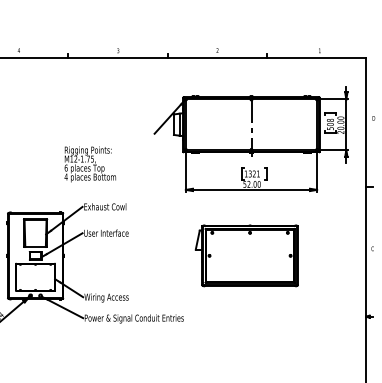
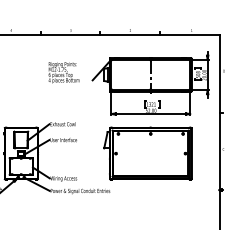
text: (89, 163) -> (63, 72), moved
part: (246, 255) -> (147, 153), size x1.43

